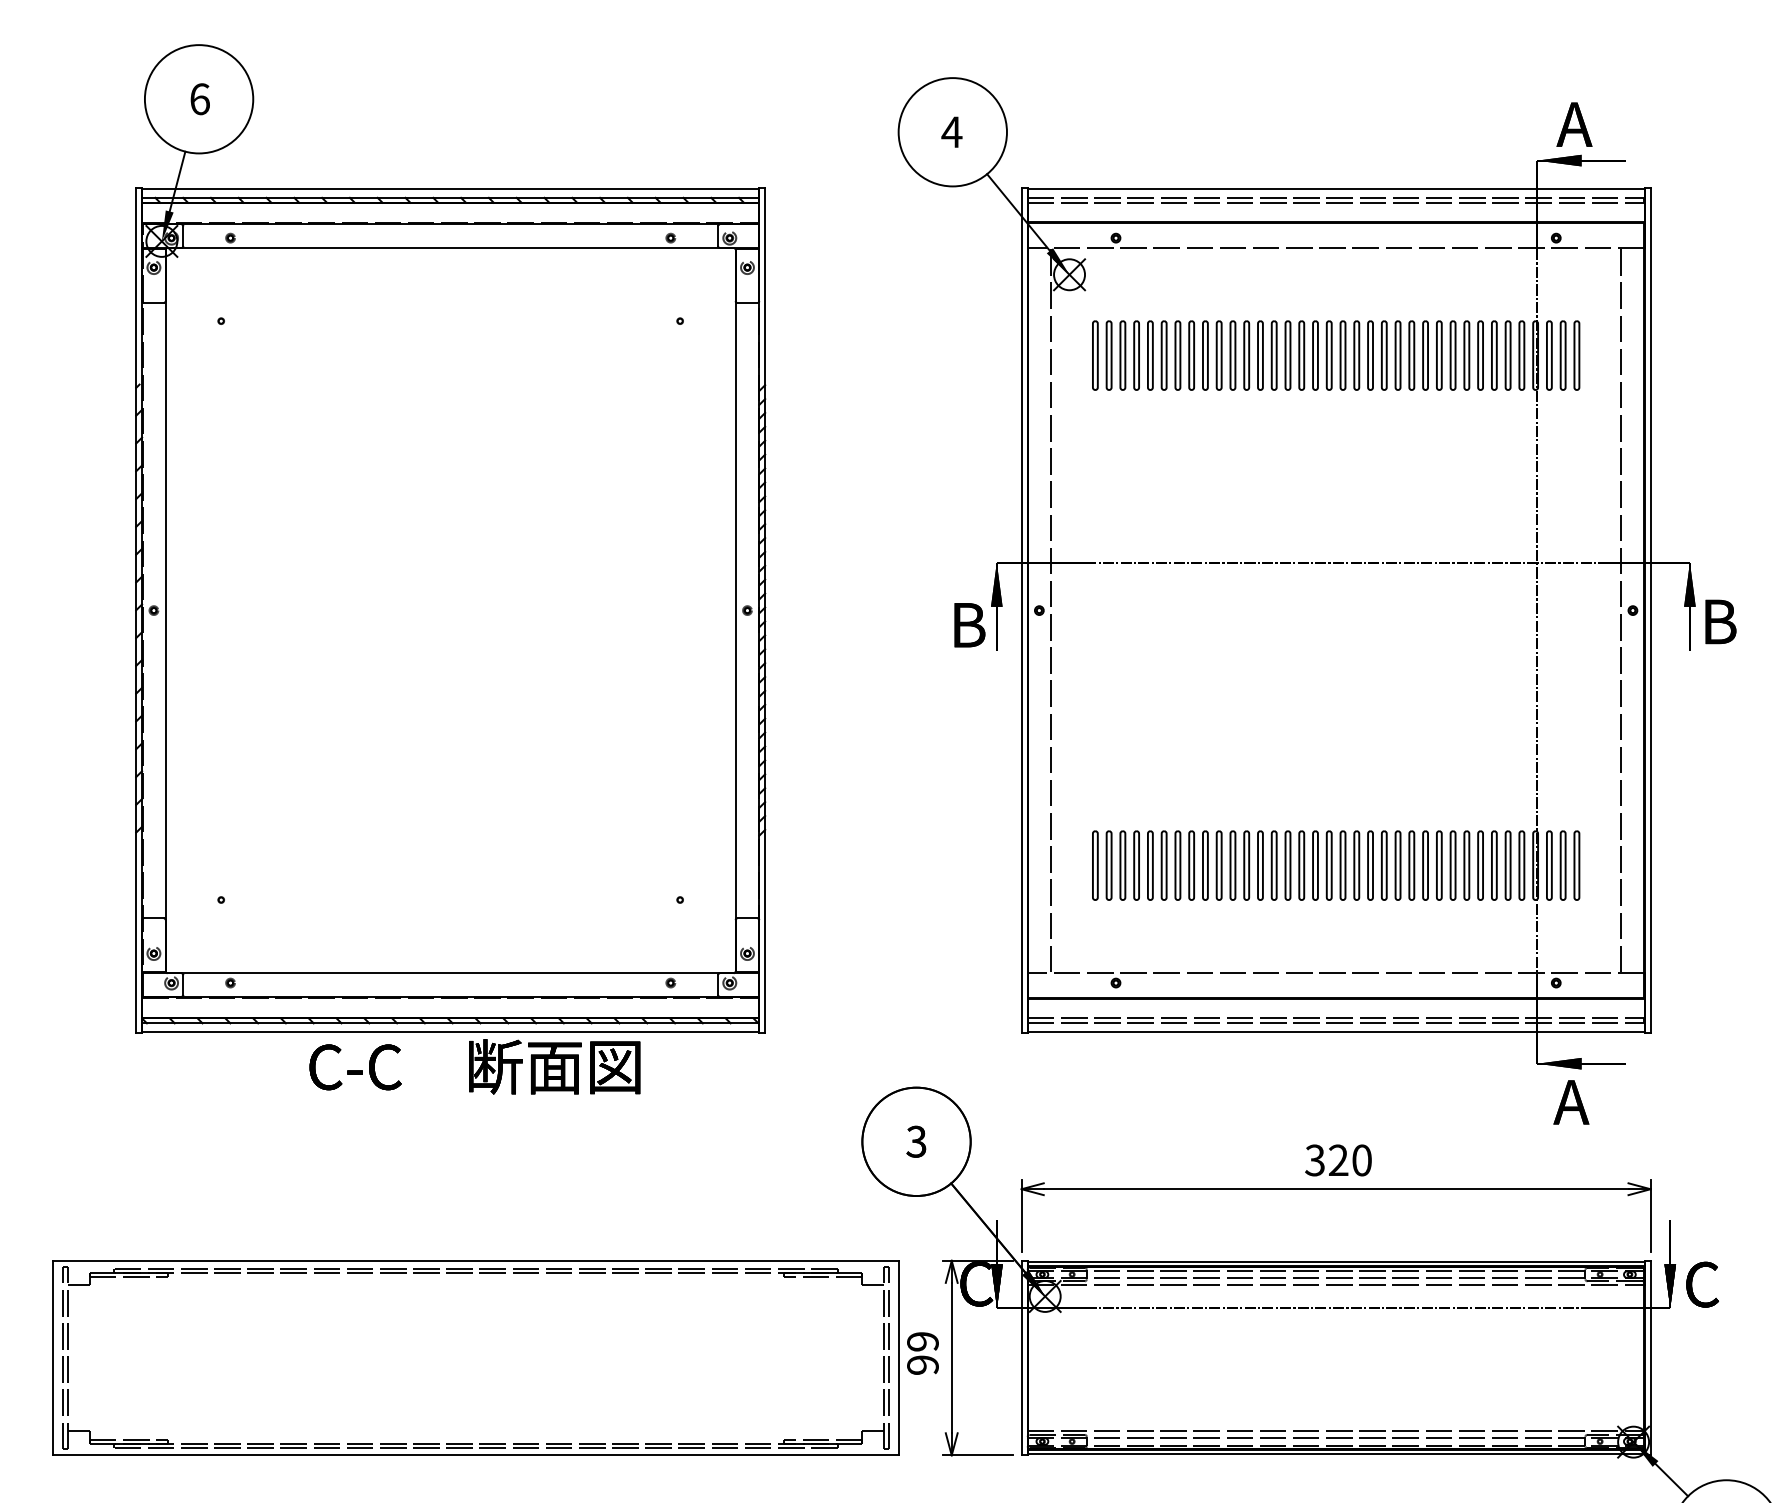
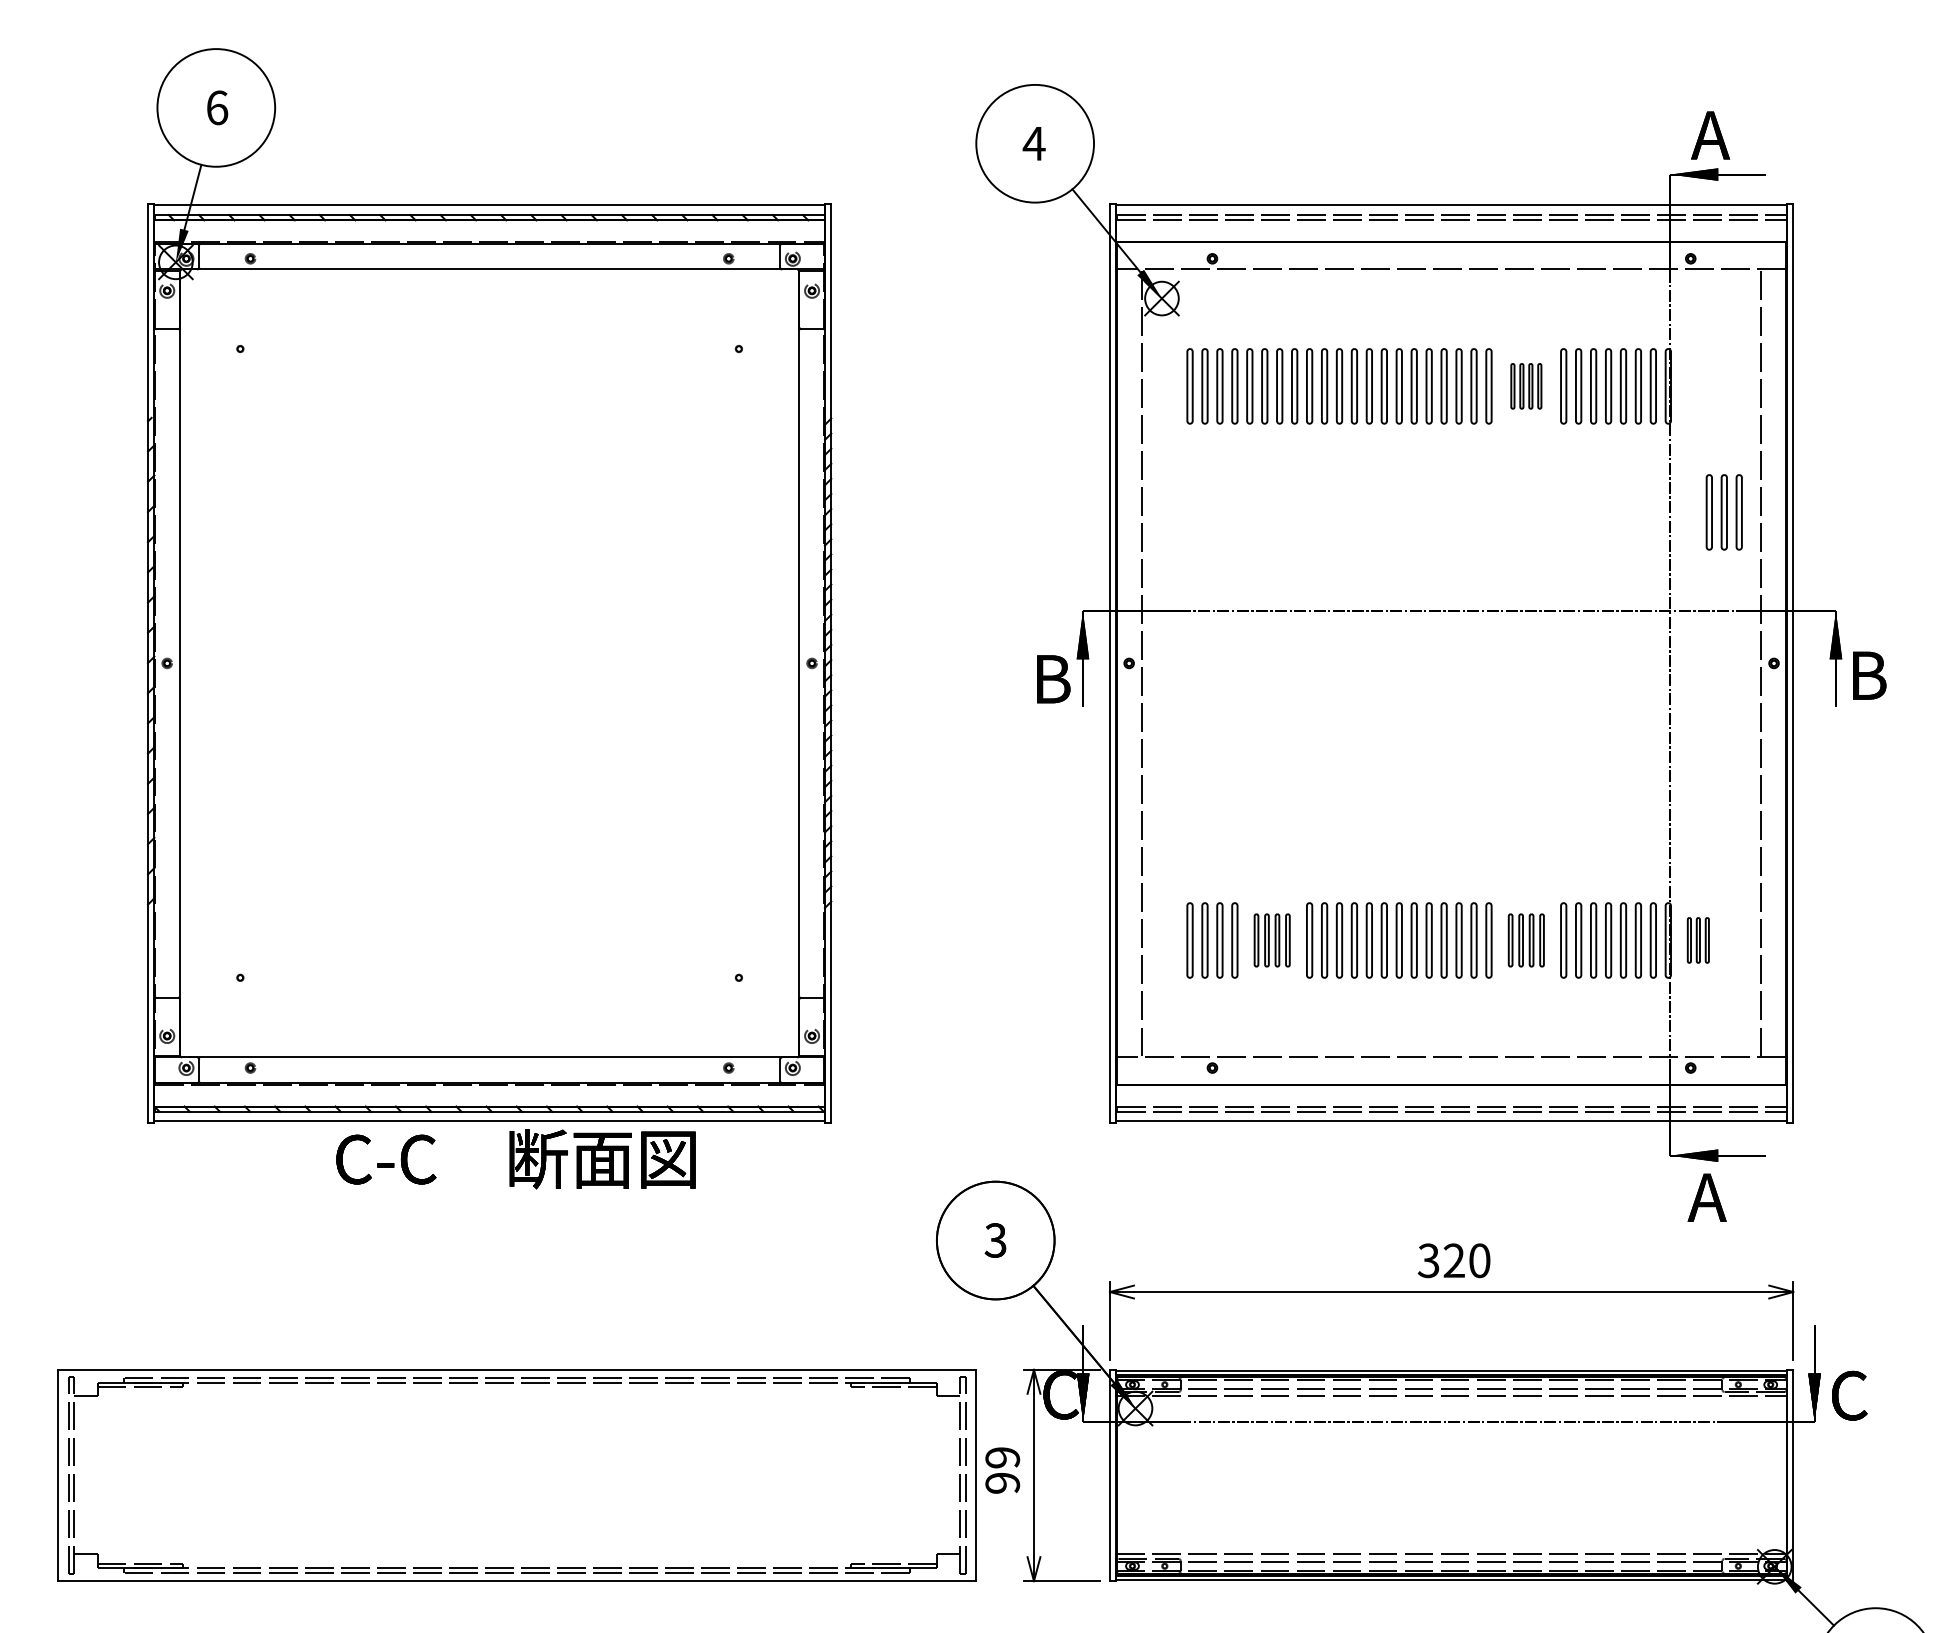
part: (1404, 355) -> (1525, 386), size x0.6
part: (1563, 355) -> (1724, 512), moved
part: (1170, 865) -> (1271, 940), size x0.7
part: (1404, 865) -> (1525, 940), size x0.7
part: (1563, 865) -> (1698, 940), size x0.6

